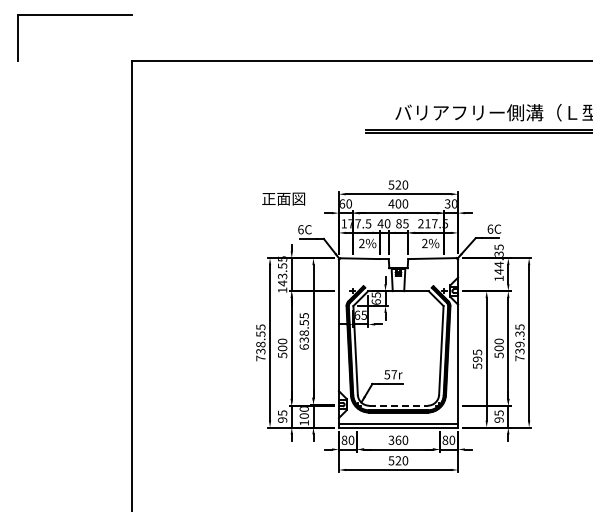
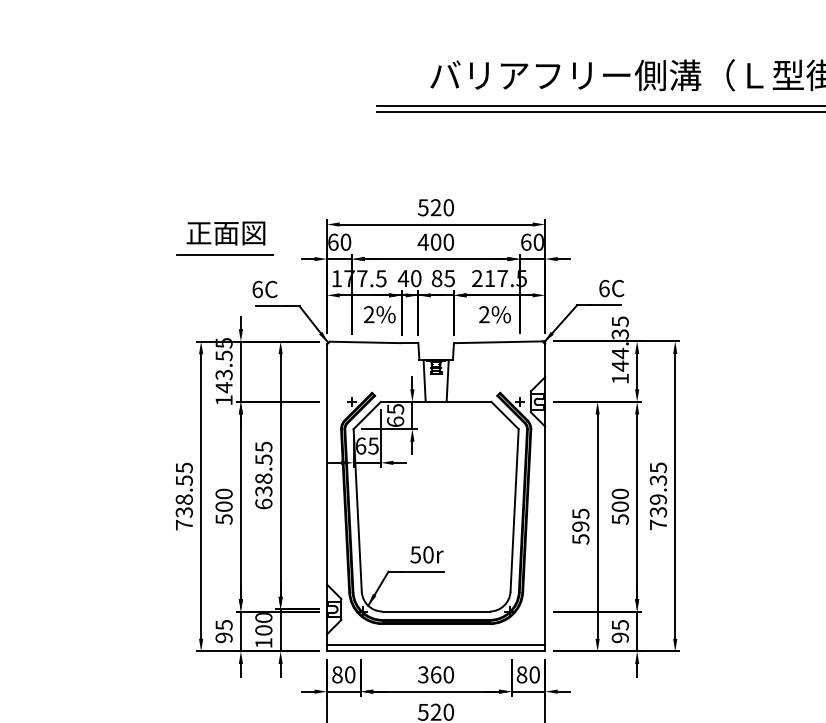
text: (447, 203) -> (525, 241), 30 -> 60
line: (282, 210) -> (223, 254), added
text: (394, 374) -> (428, 554), 57r -> 50r
line: (398, 405) -> (436, 611), dashed -> solid

